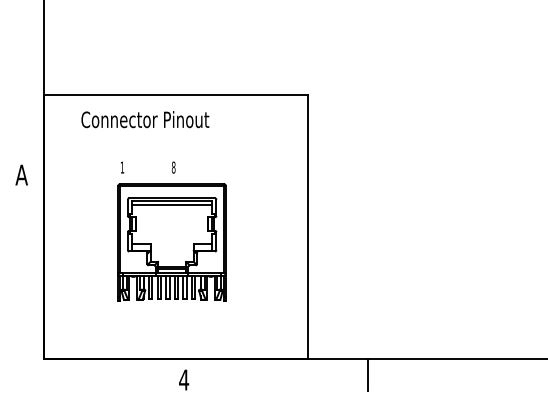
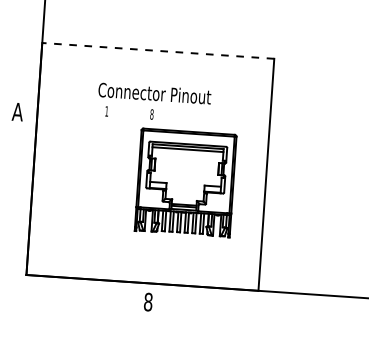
line: (175, 95) -> (157, 51), solid -> dashed
text: (145, 119) -> (154, 93), moved
part: (171, 242) -> (185, 183), moved
line: (367, 374) -> (310, 308), removed
text: (184, 379) -> (148, 301), 4 -> 8

